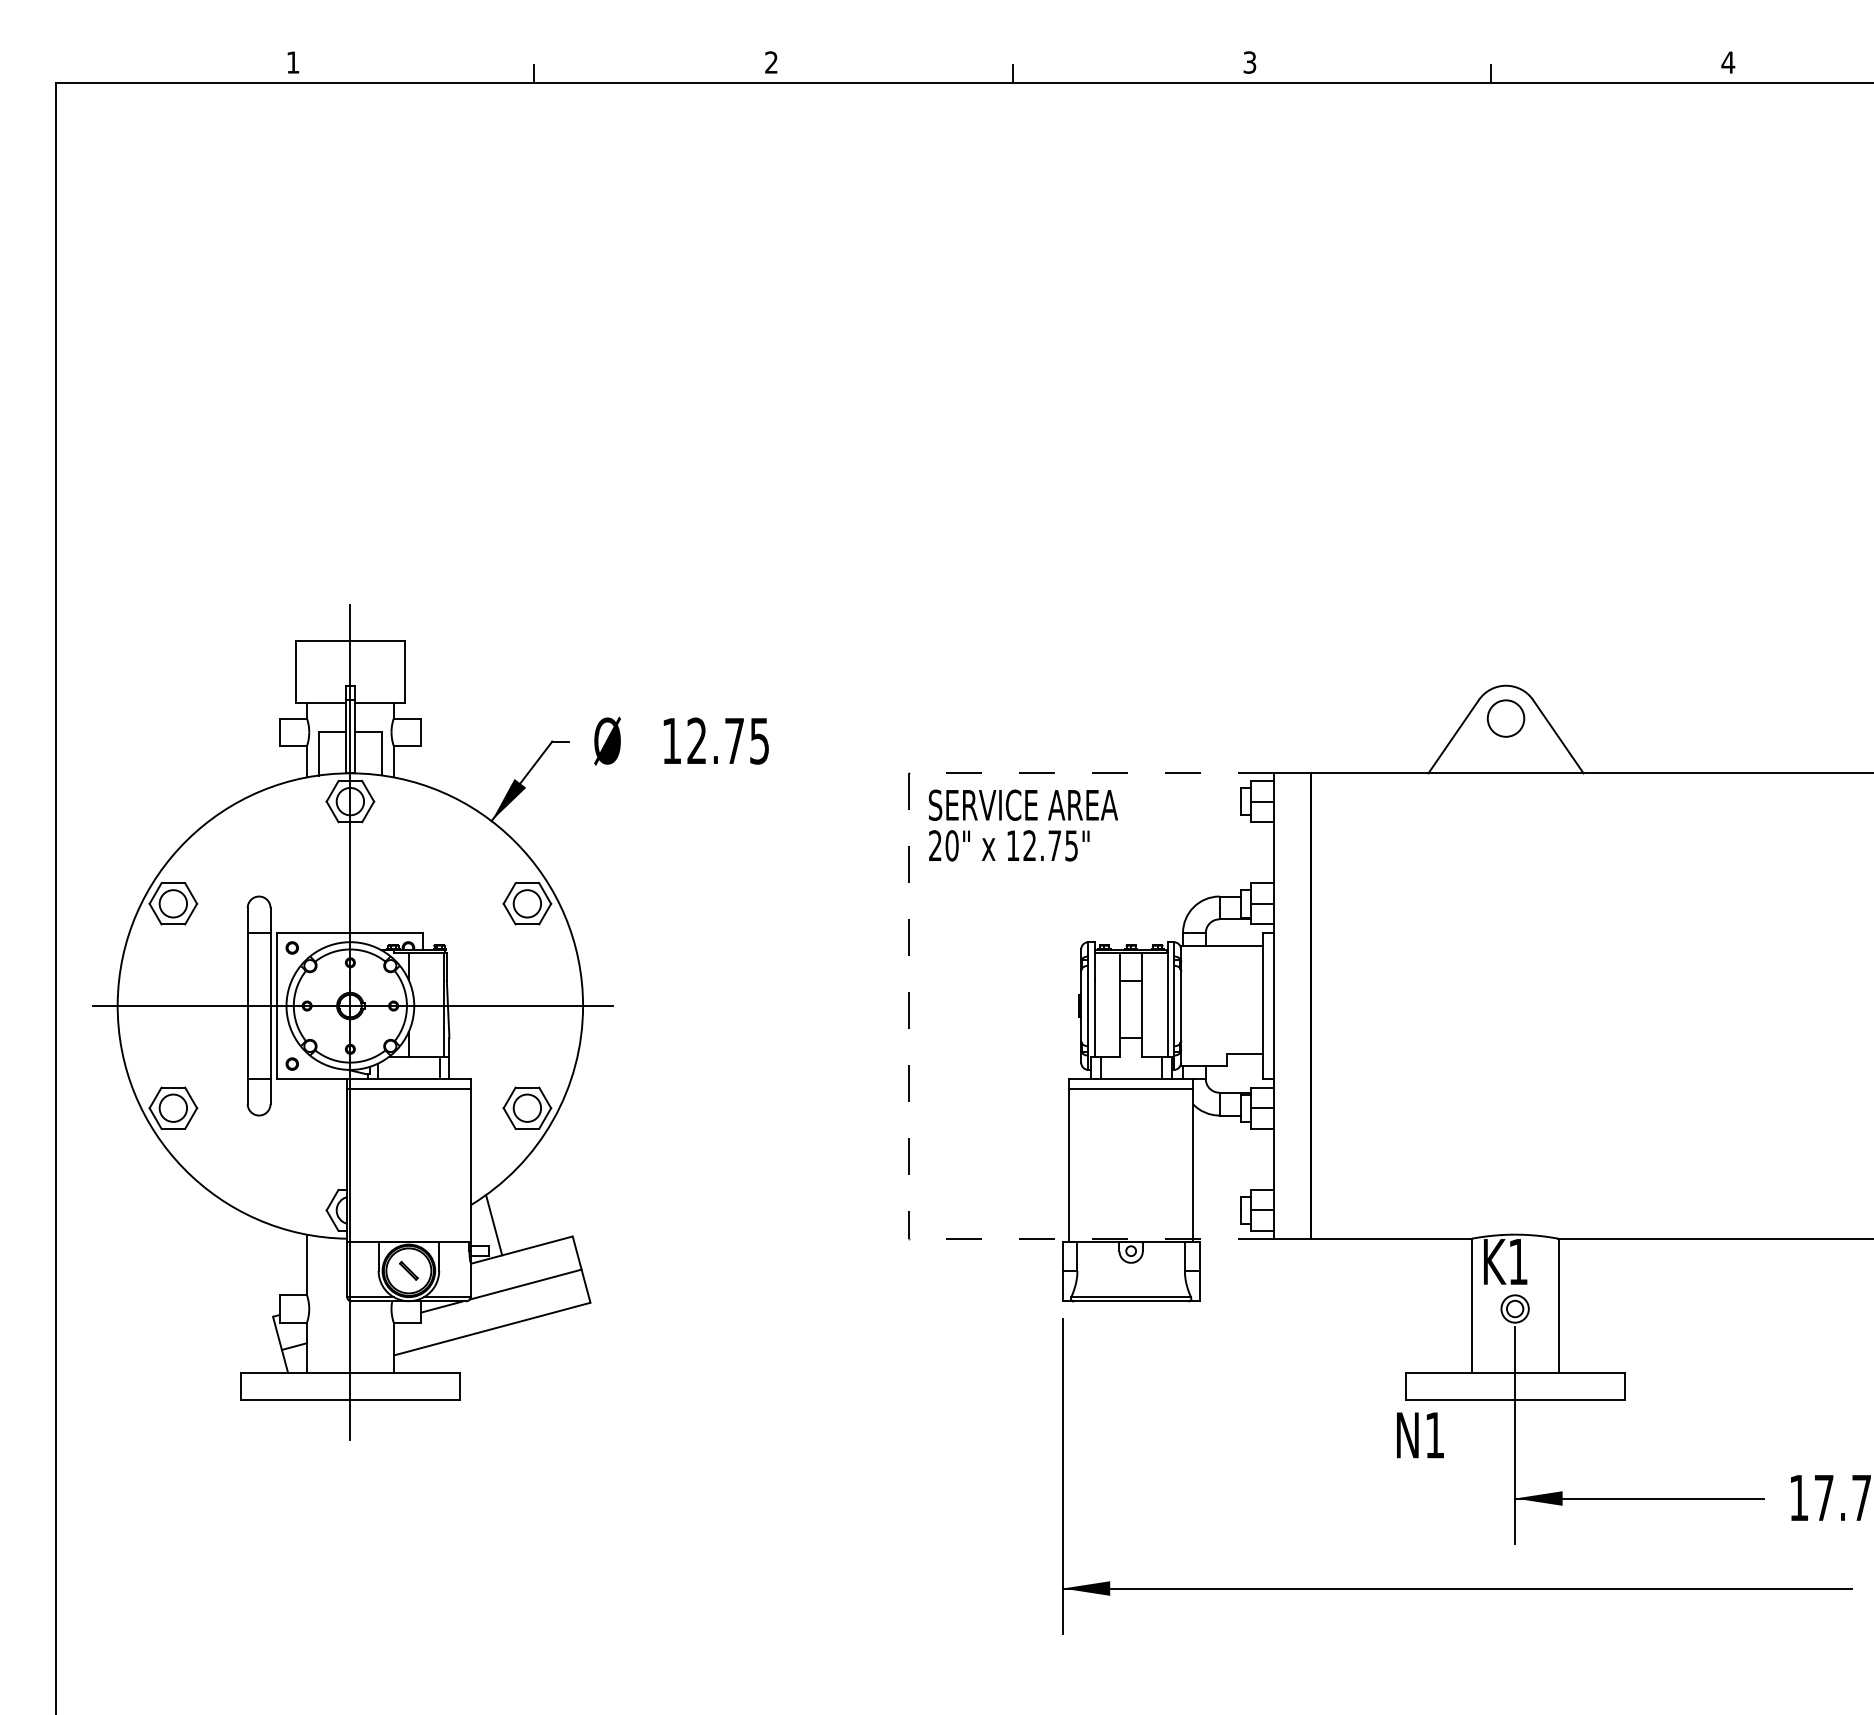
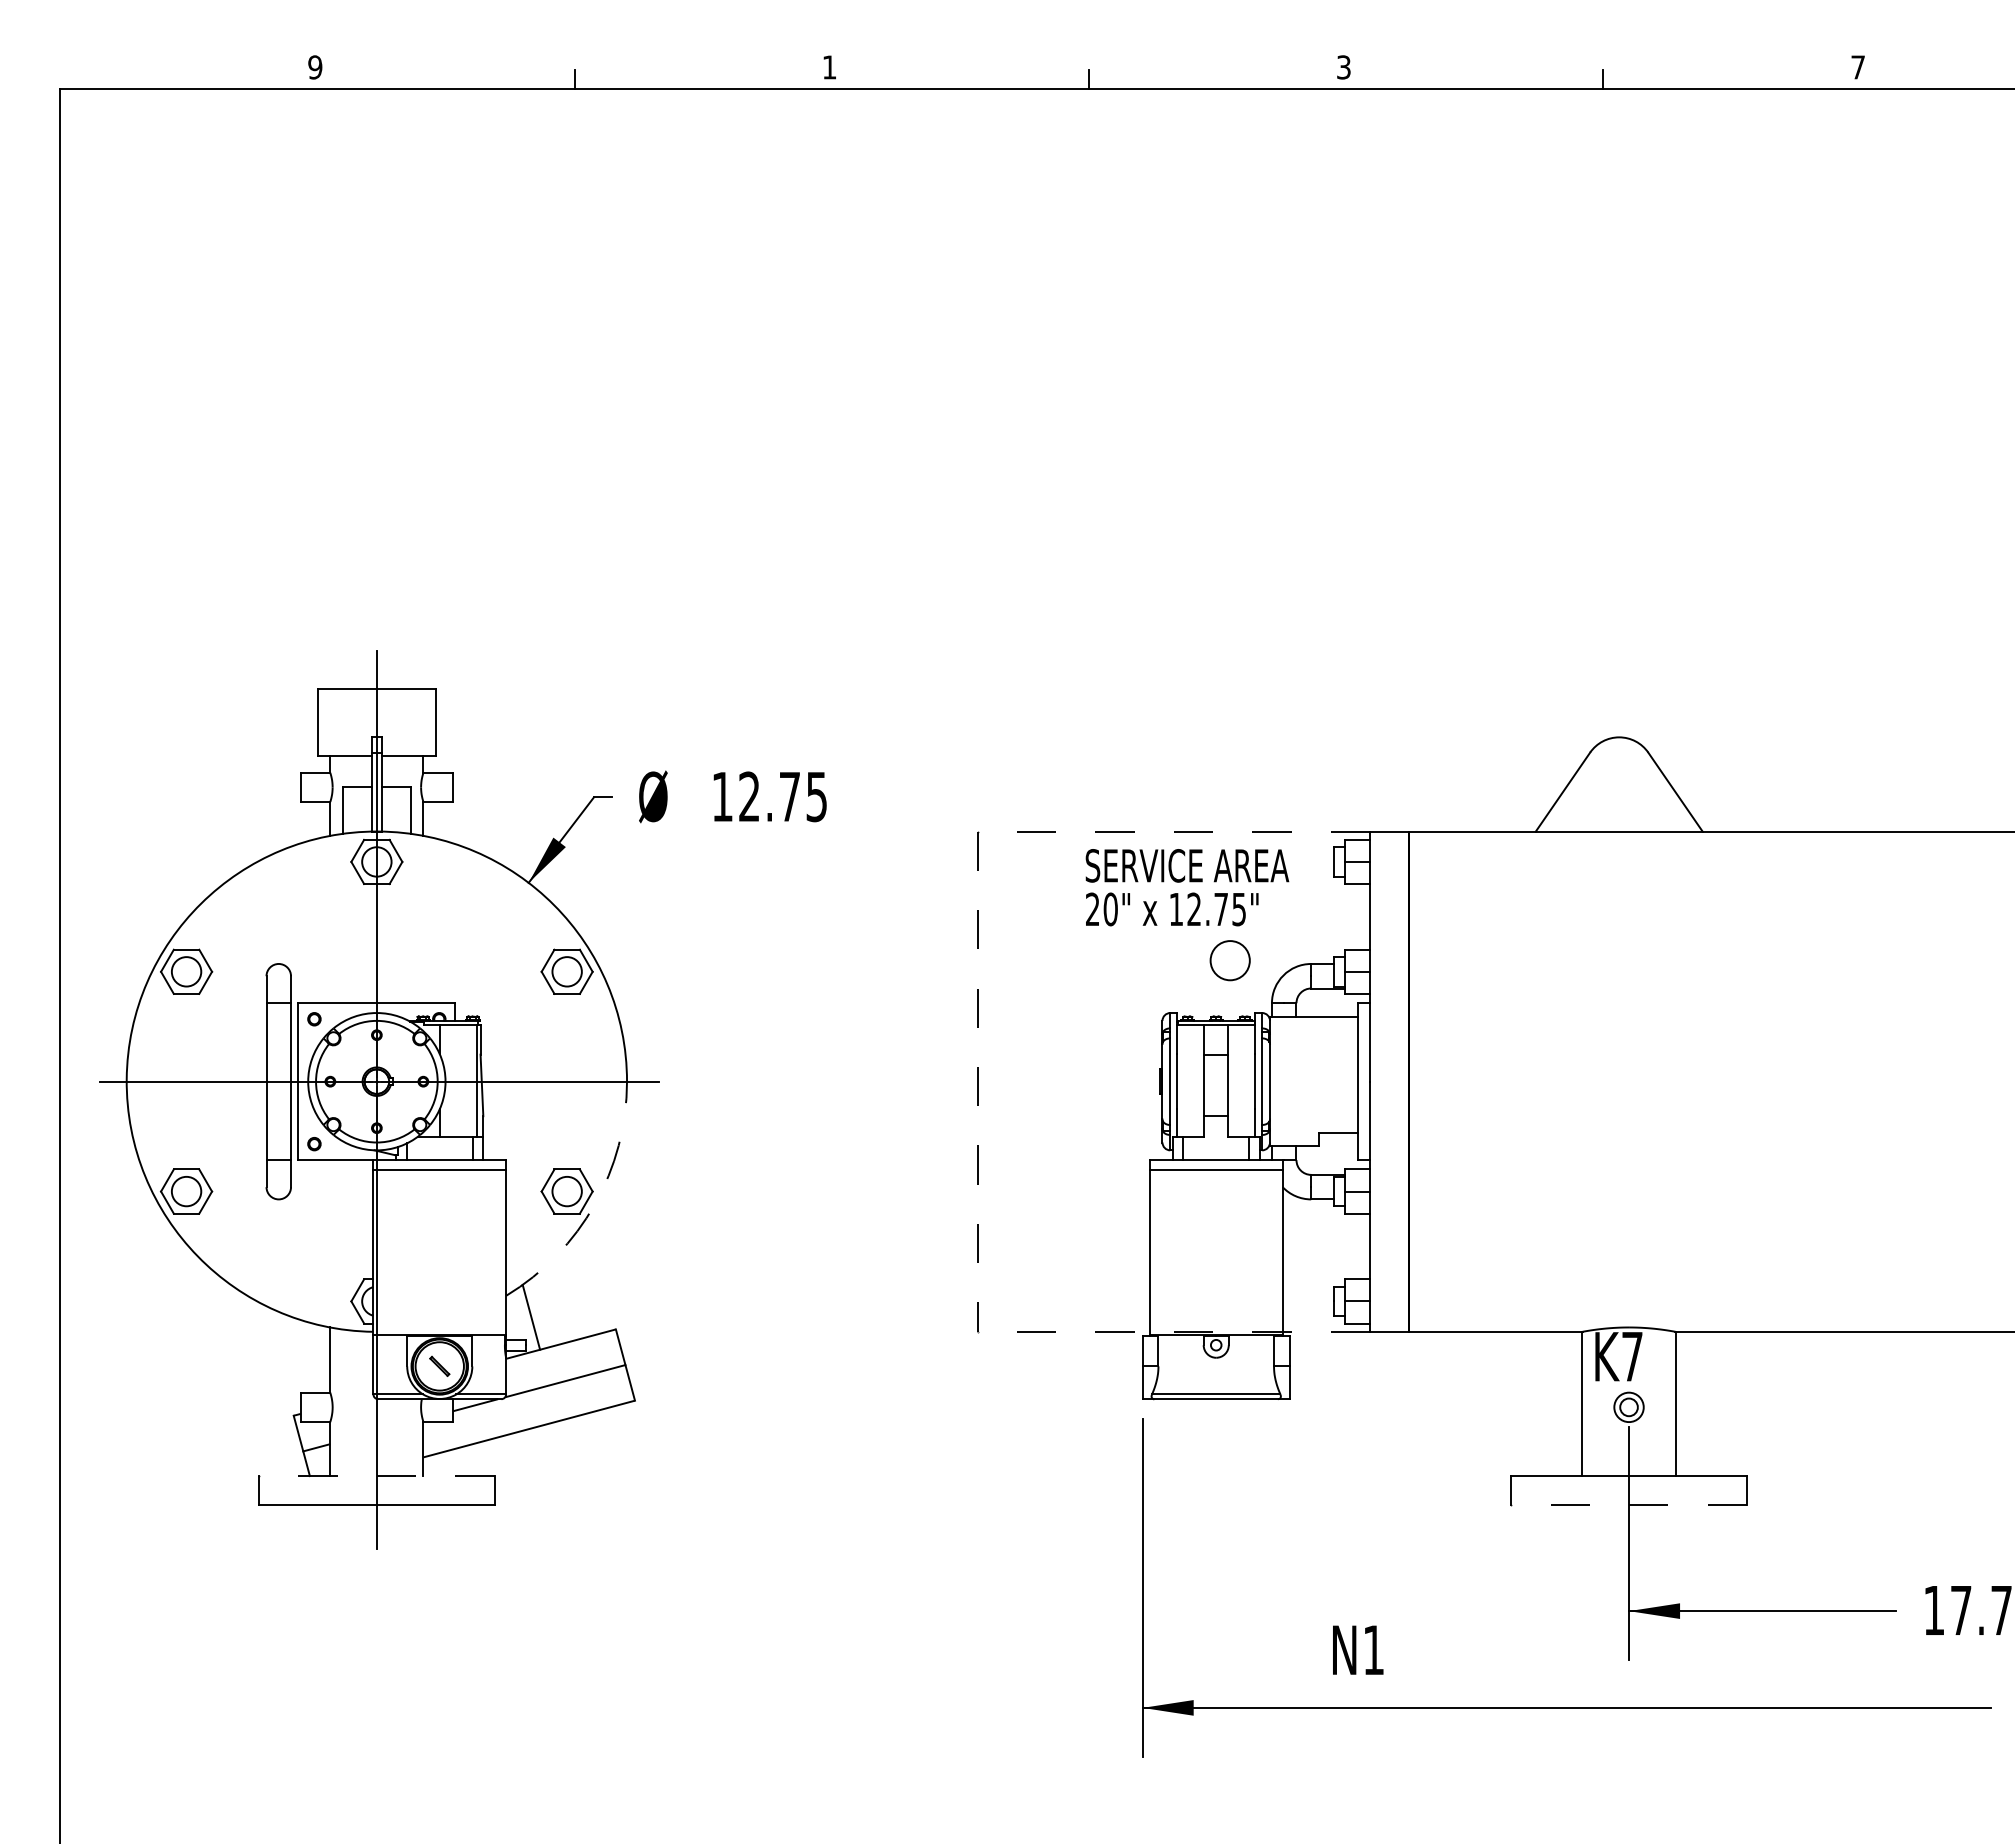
text: (293, 62) -> (315, 67), 1 -> 9
text: (770, 62) -> (828, 67), 2 -> 1
text: (1727, 62) -> (1857, 67), 4 -> 7
circle: (1505, 718) -> (1229, 960), moved
text: (1023, 825) -> (1187, 887), moved
arc: (552, 1120) -> (594, 1204), solid -> dashed
text: (1518, 1261) -> (1632, 1356), K1 -> K7
line: (350, 1373) -> (376, 1476), solid -> dashed
line: (1515, 1400) -> (1629, 1505), solid -> dashed
text: (1420, 1434) -> (1358, 1649), moved

